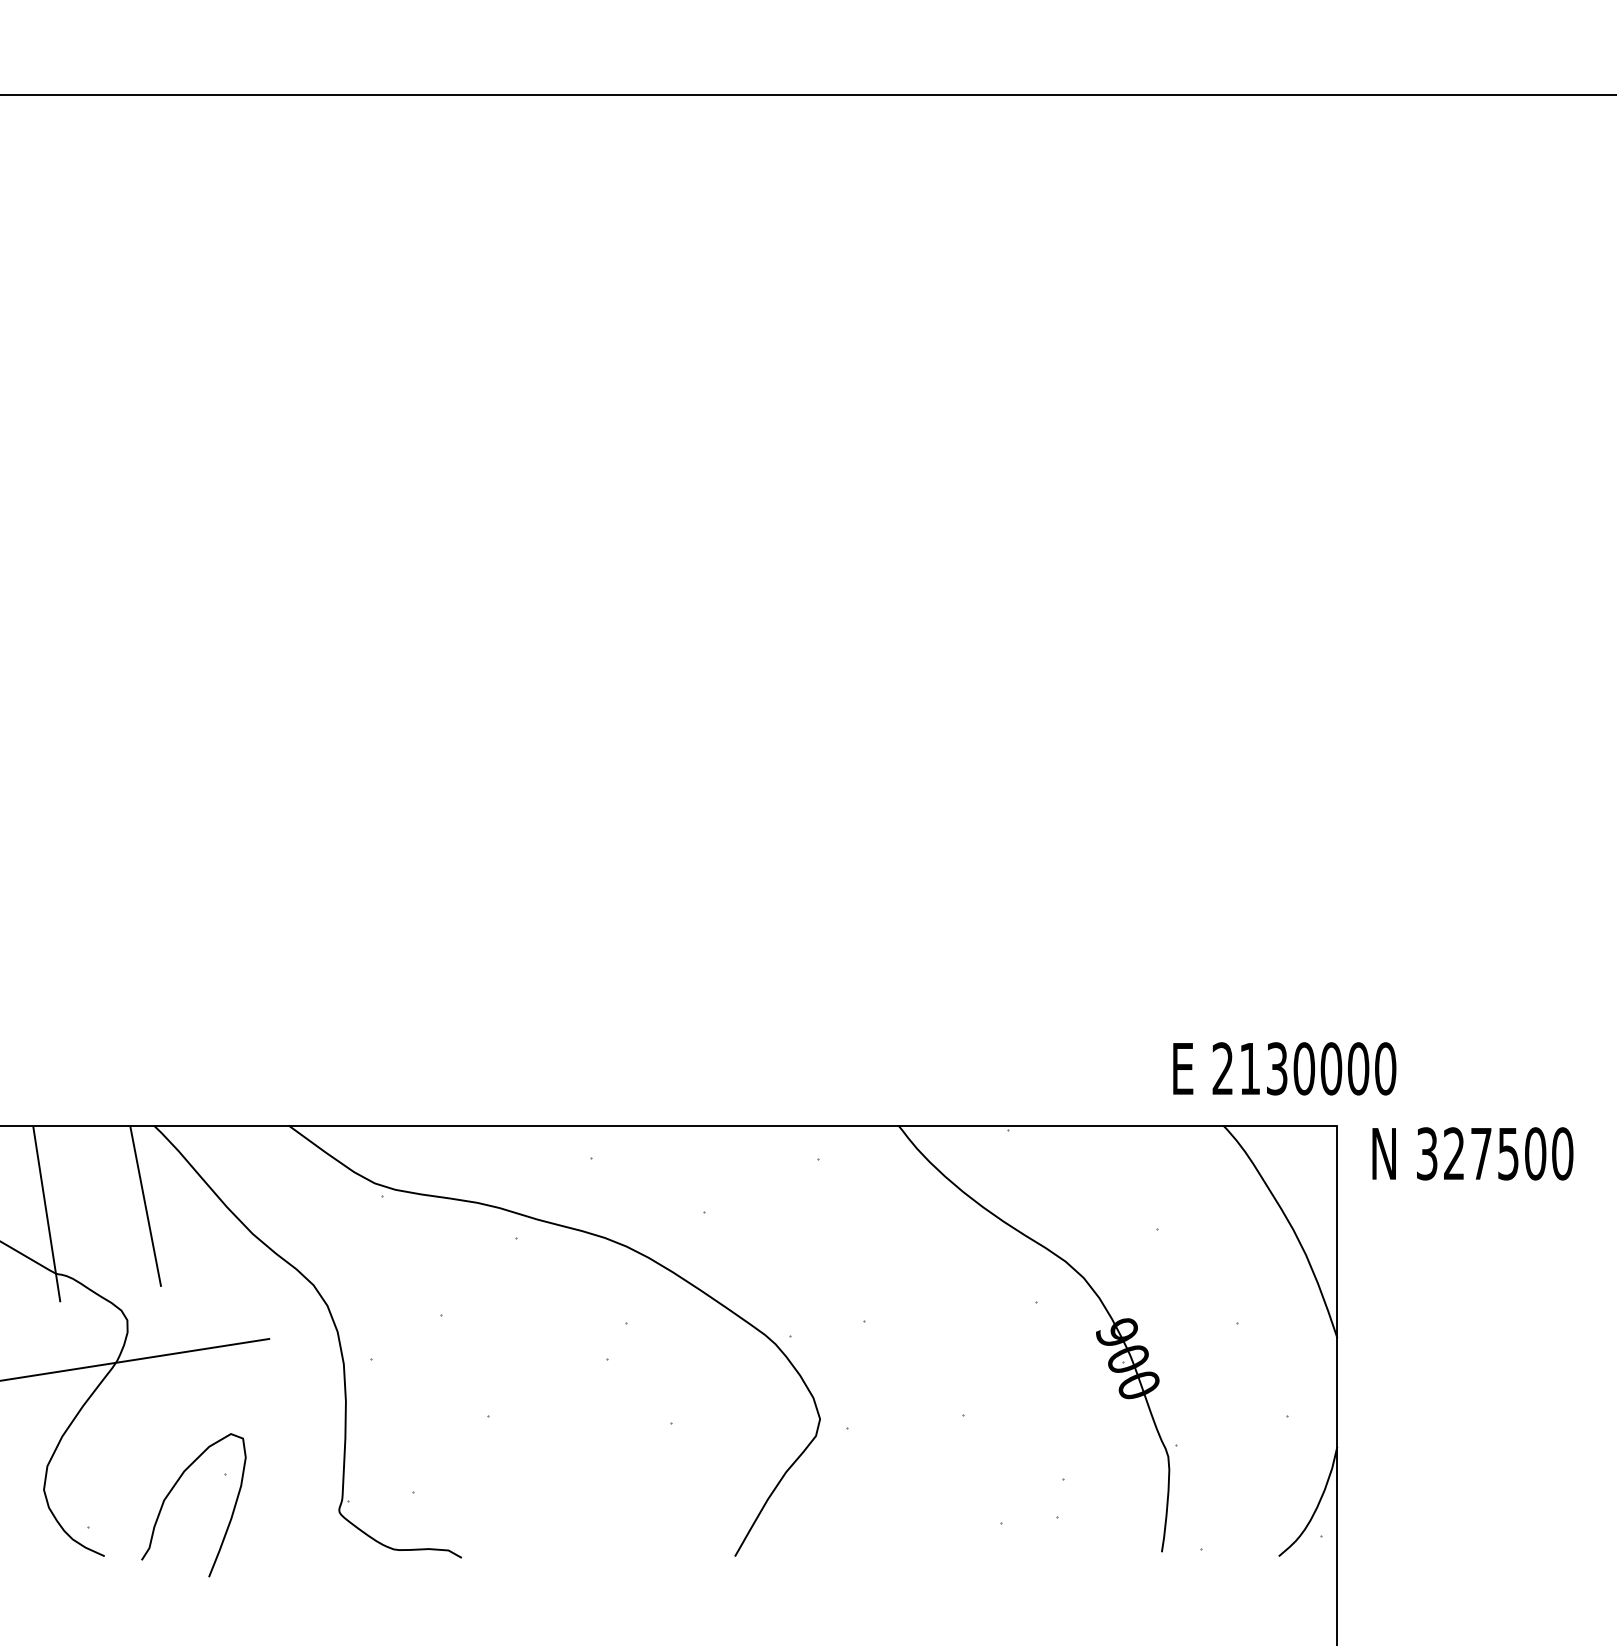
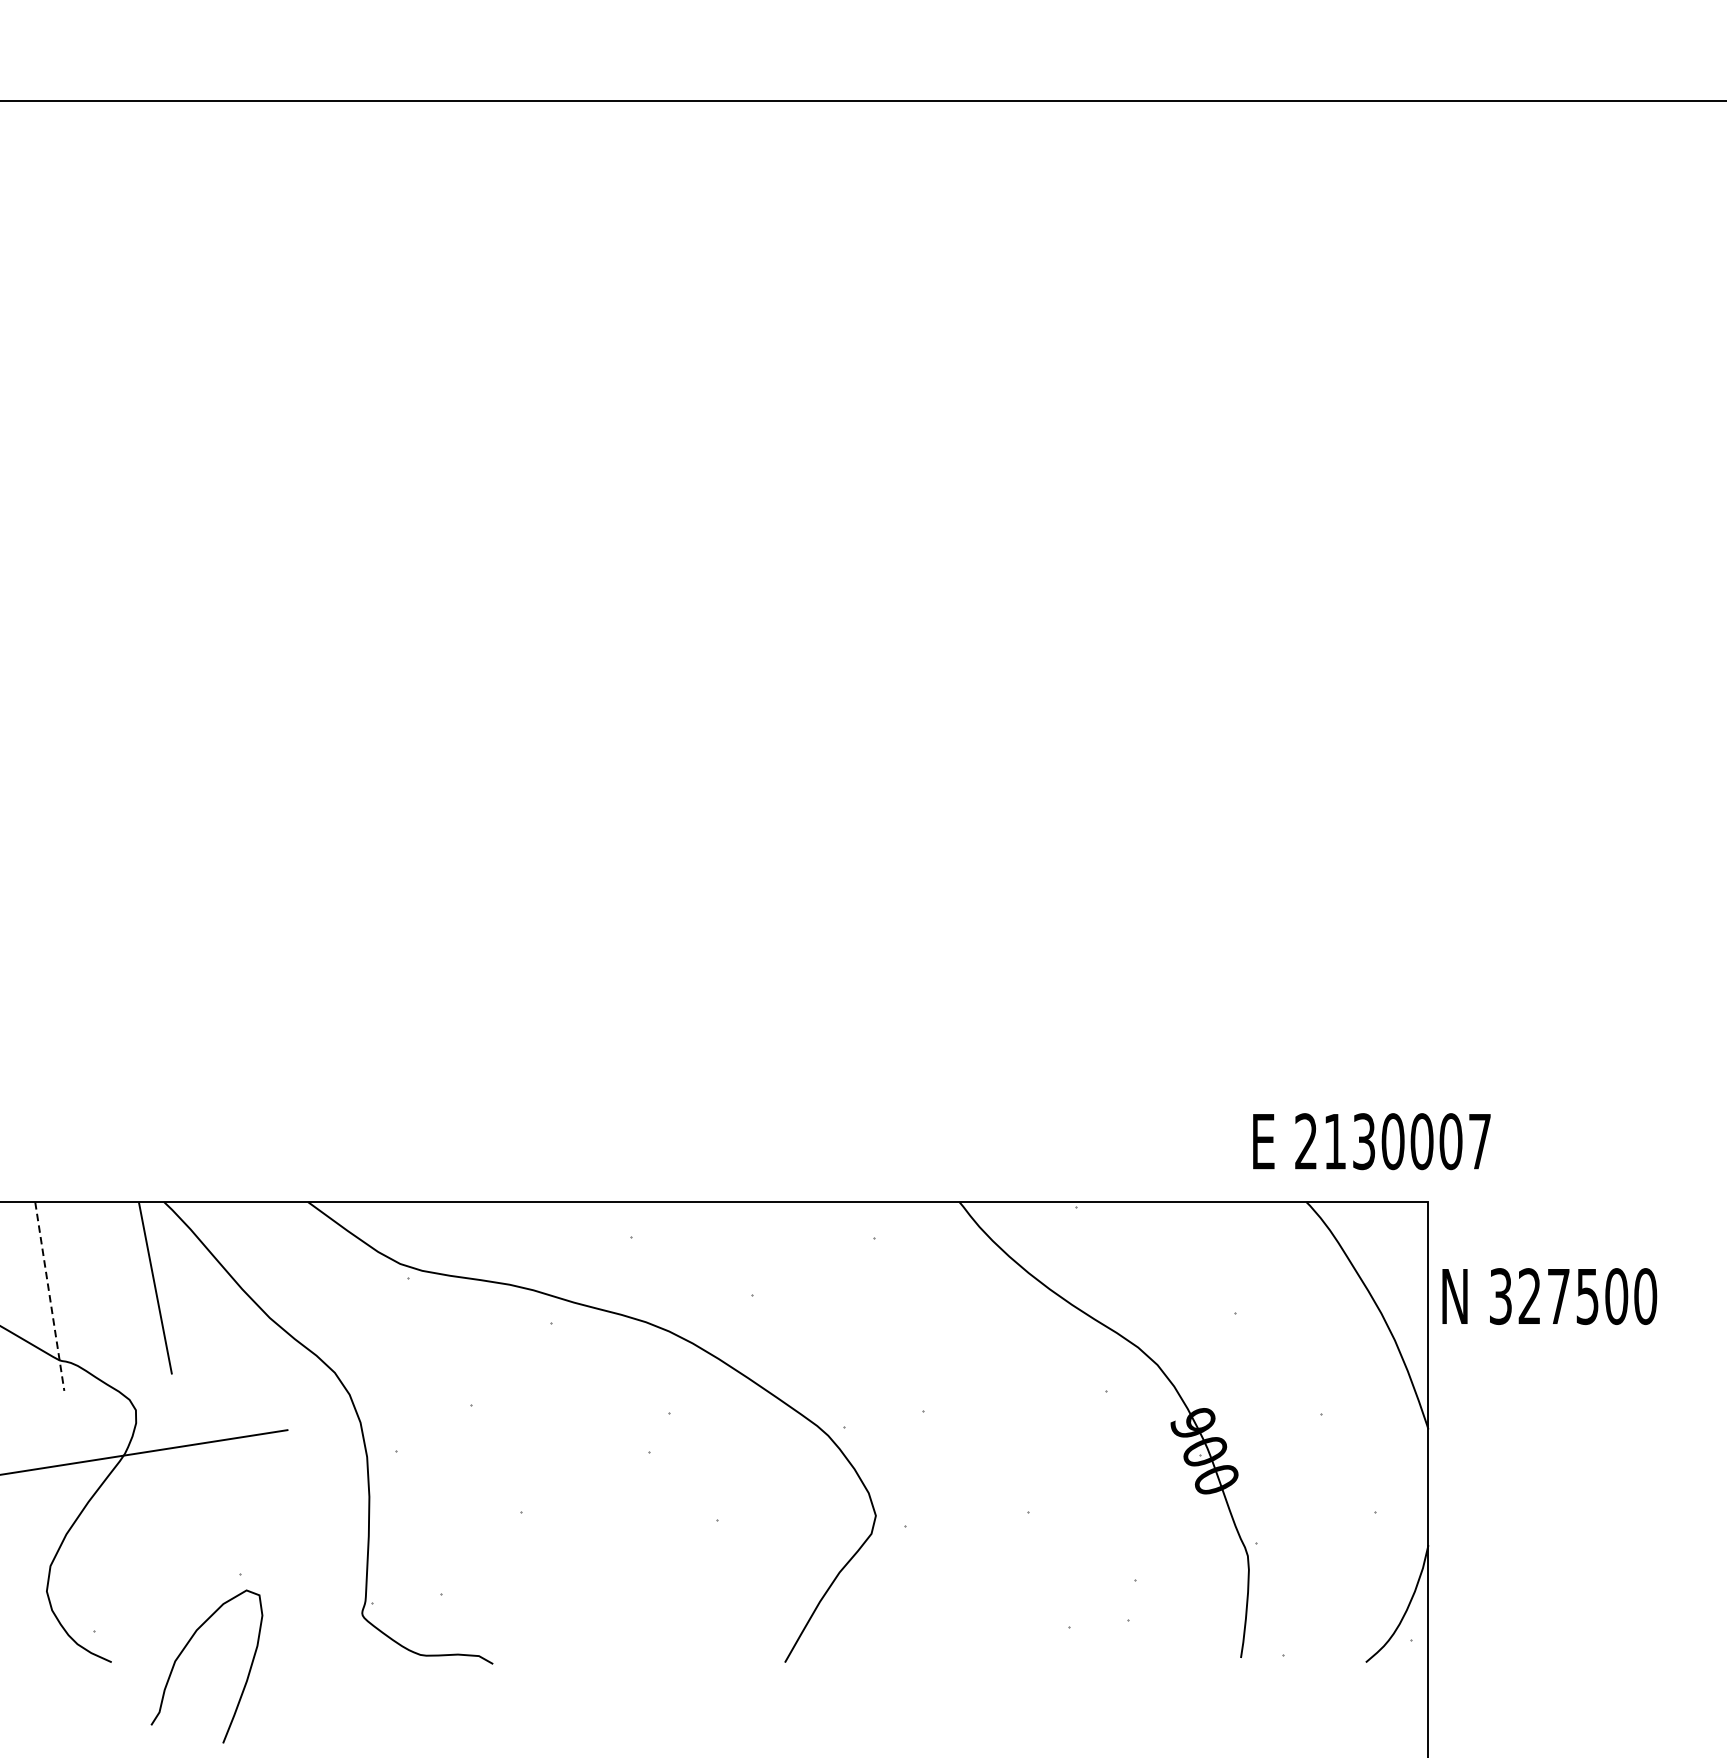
text: (1385, 1068) -> (1479, 1141), 2130000 -> 2130007
text: (1472, 1153) -> (1549, 1296), moved
line: (46, 1214) -> (49, 1297), solid -> dashed
curve: (172, 1490) -> (184, 1650), moved

